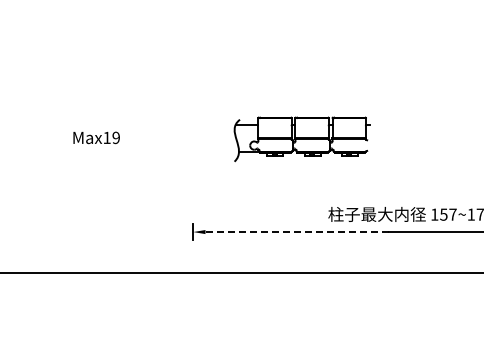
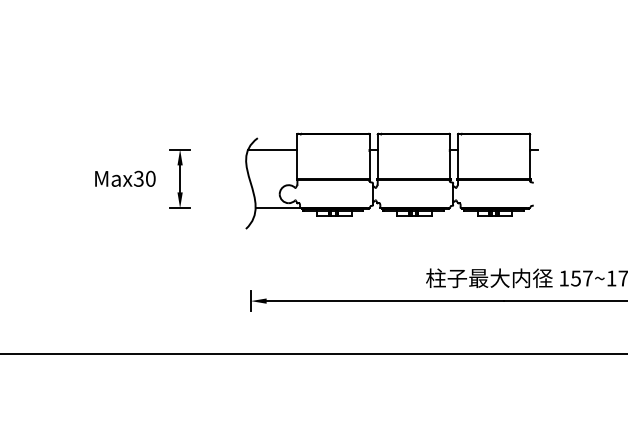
text: (111, 137) -> (144, 178), Max19 -> Max30
part: (138, 137) -> (179, 178), added
part: (301, 139) -> (391, 180), size x1.67
line: (297, 232) -> (386, 301), dashed -> solid

